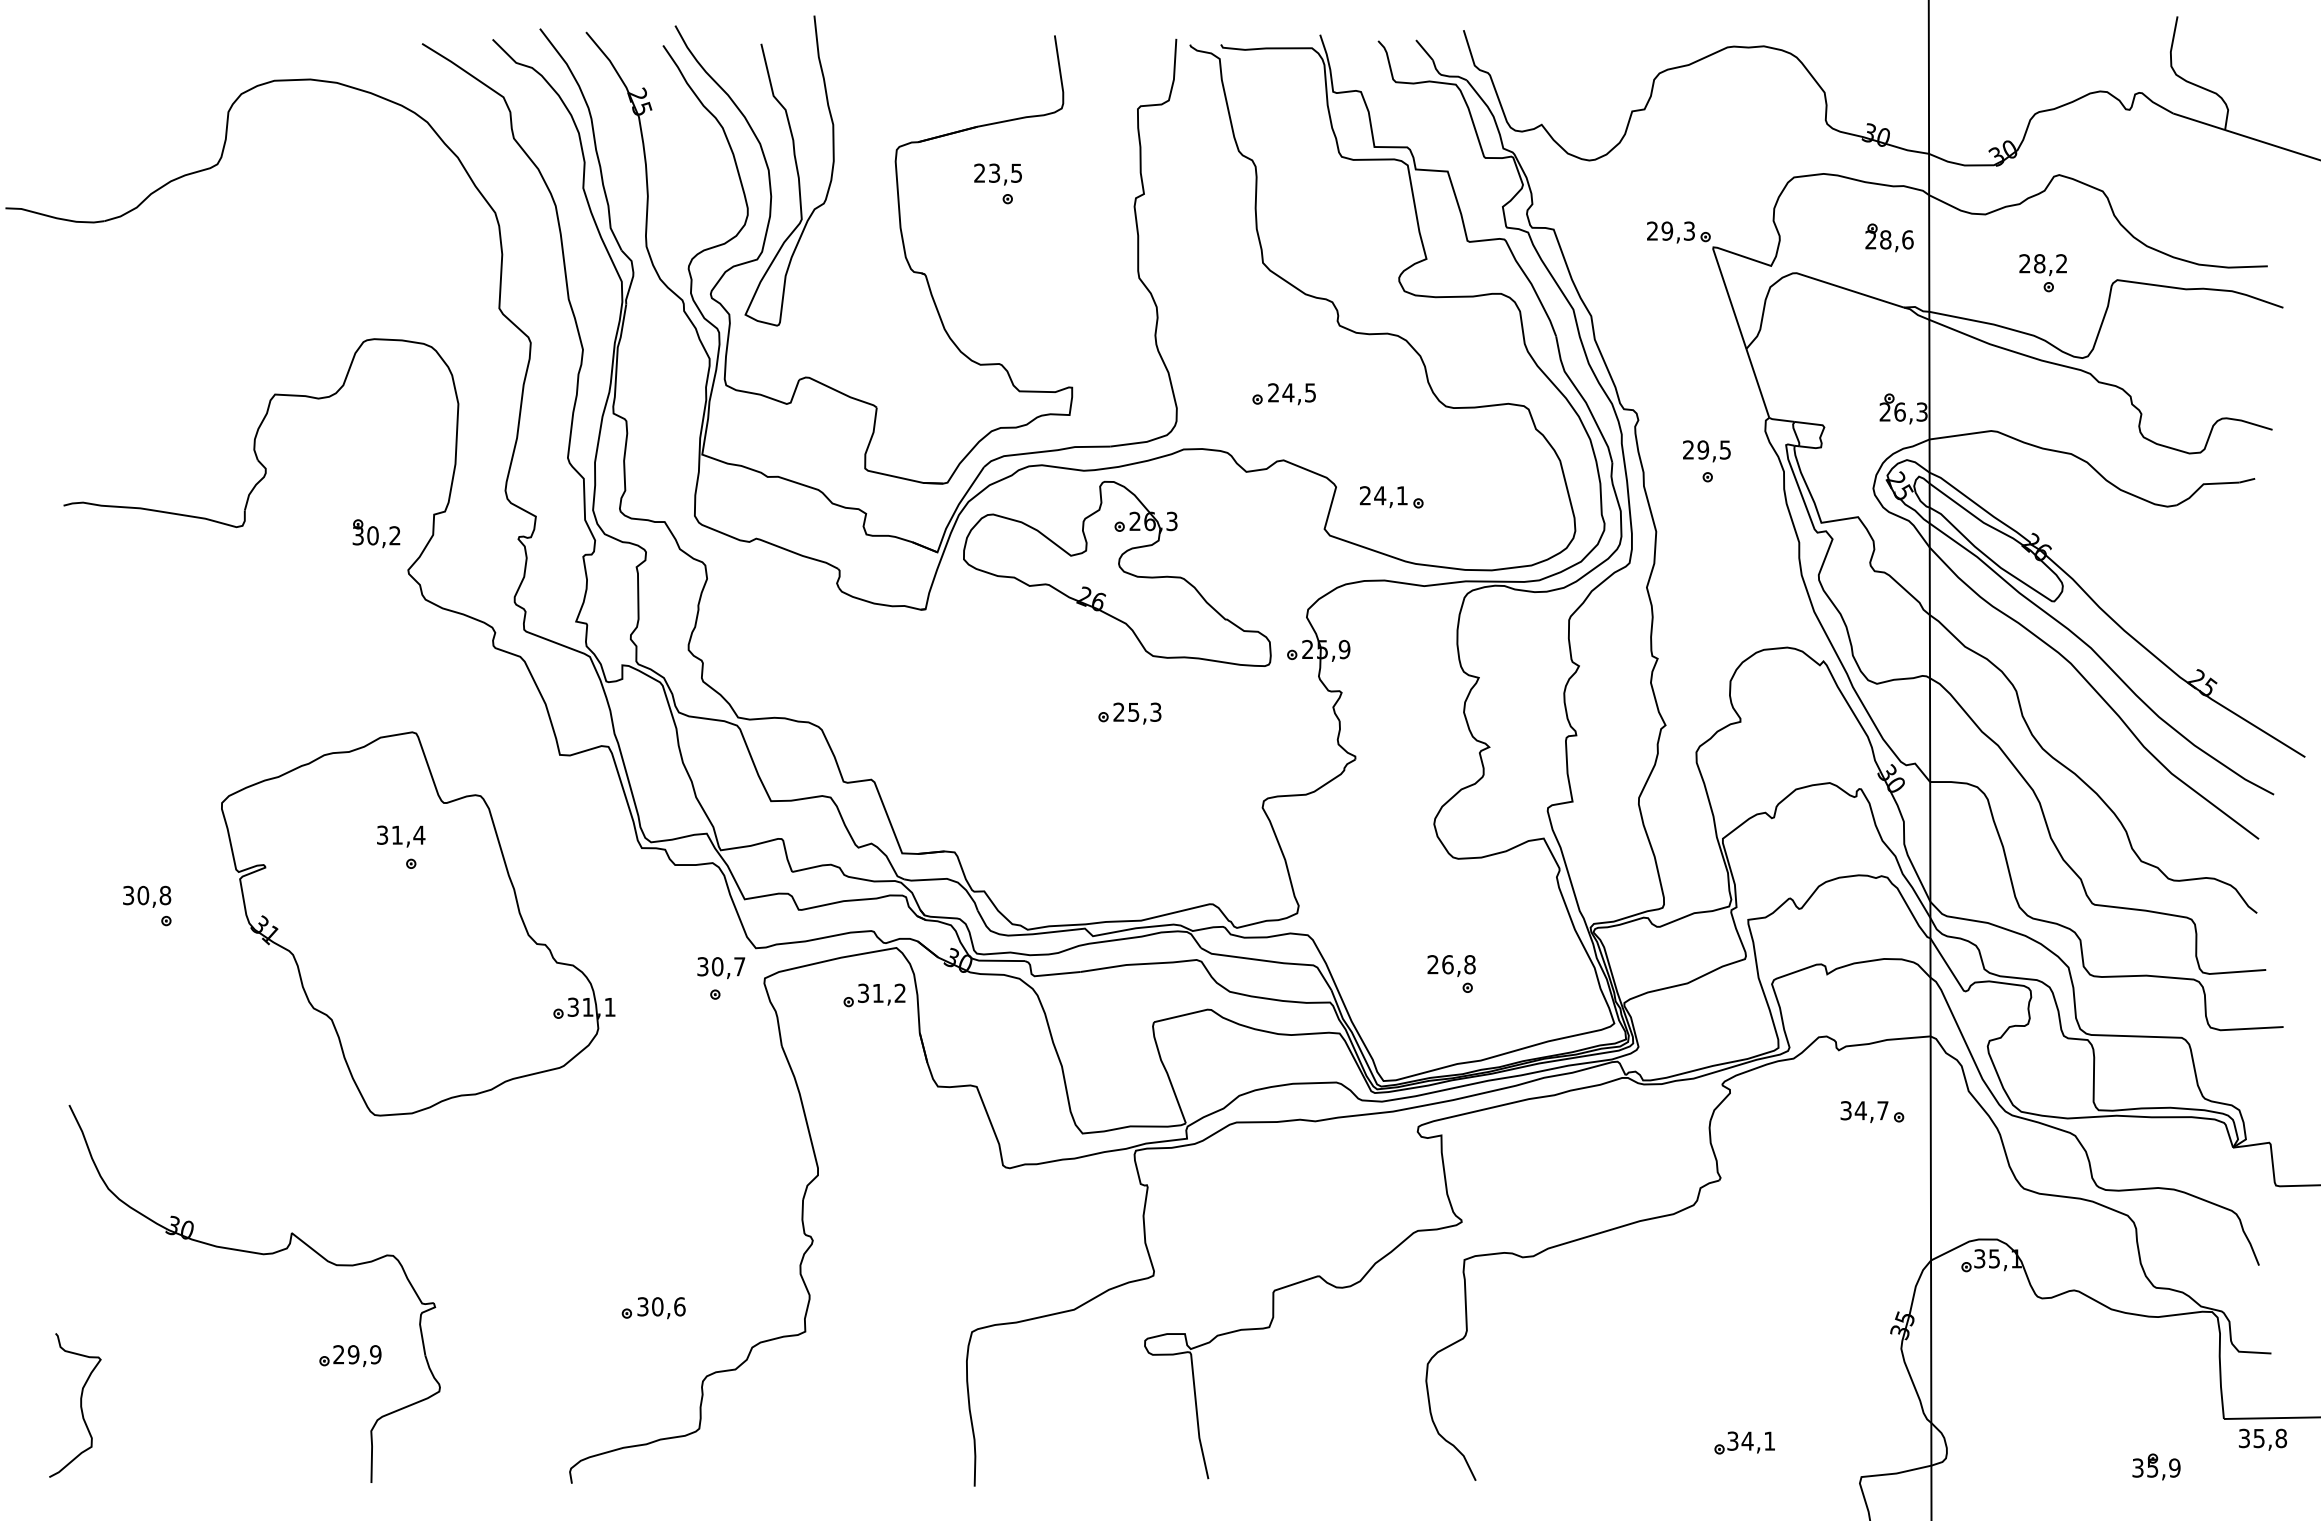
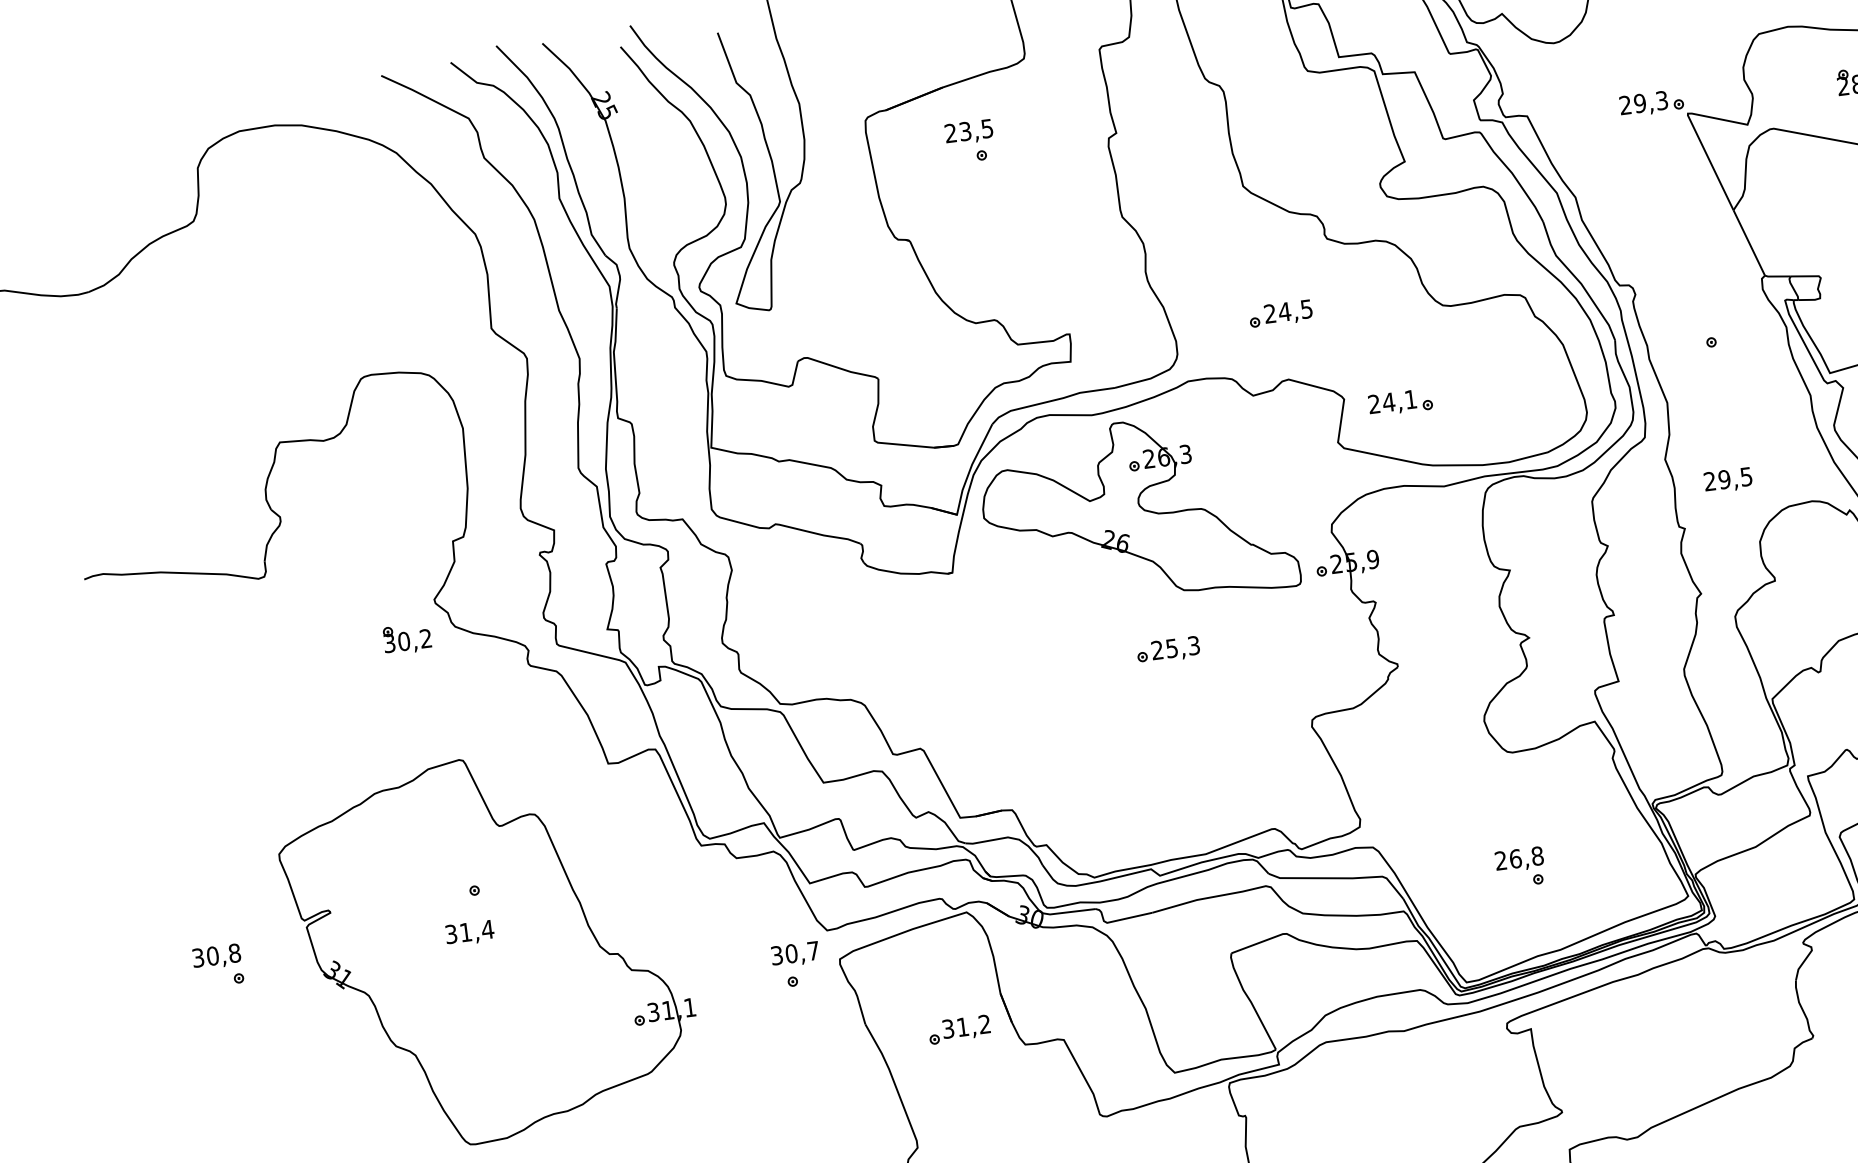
text: (1706, 451) -> (1727, 480), moved
part: (376, 533) -> (407, 638), moved
text: (401, 836) -> (470, 933), moved
part: (874, 995) -> (959, 1029), moved

